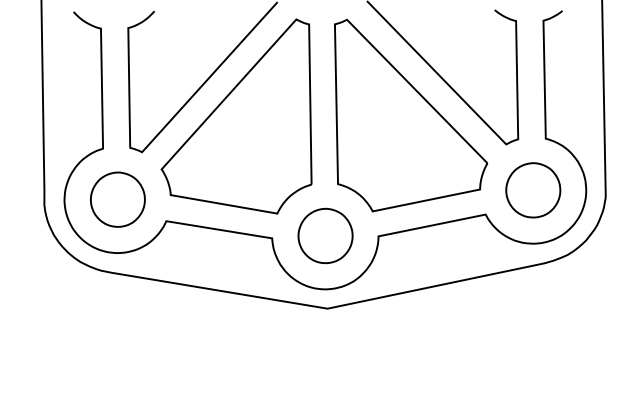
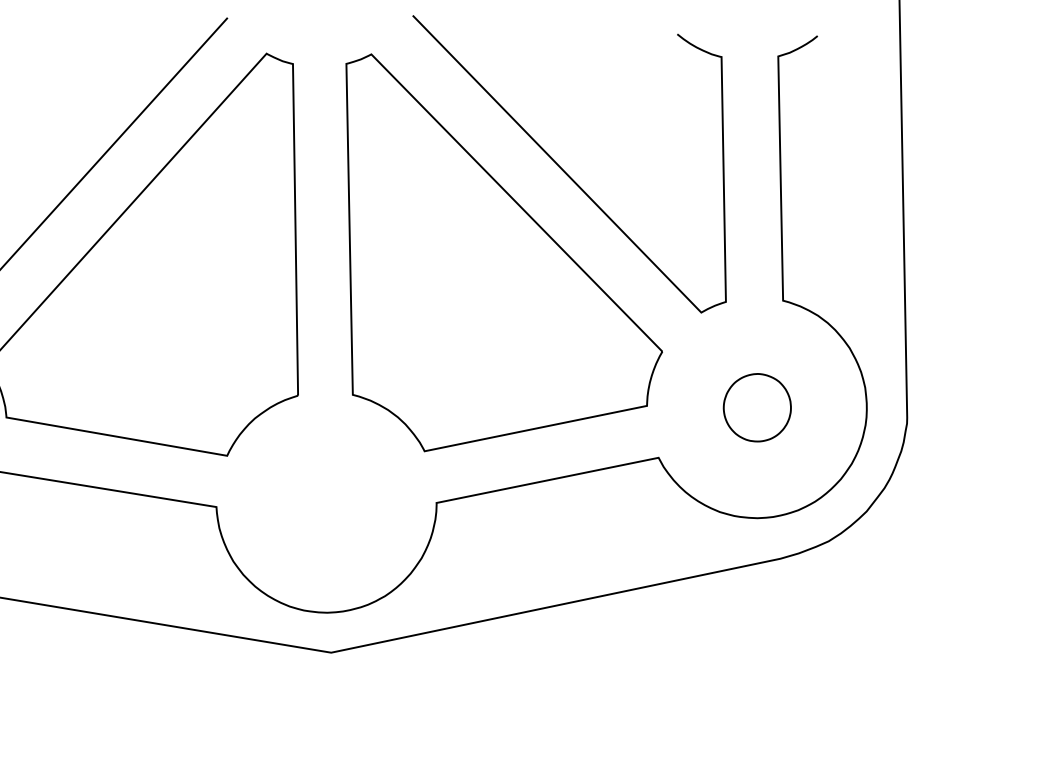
part: (533, 190) -> (757, 407), size x0.6
part: (325, 235) -> (326, 501), removed

